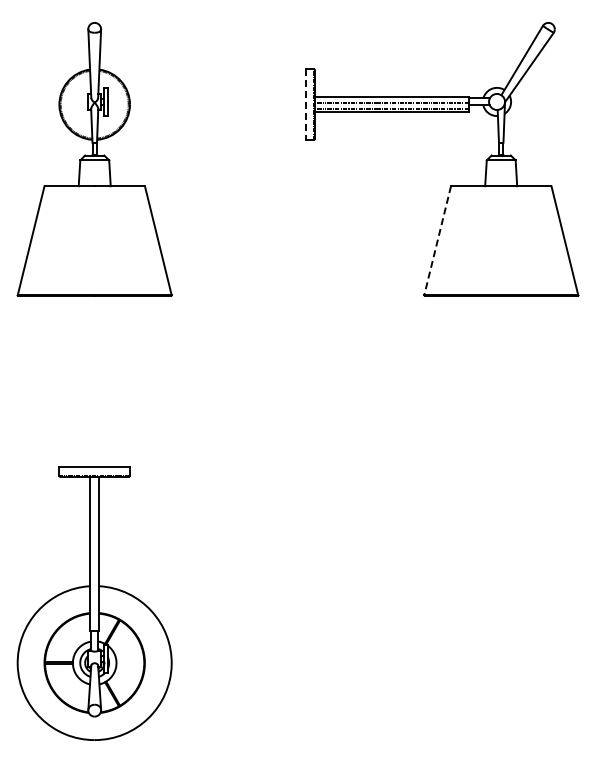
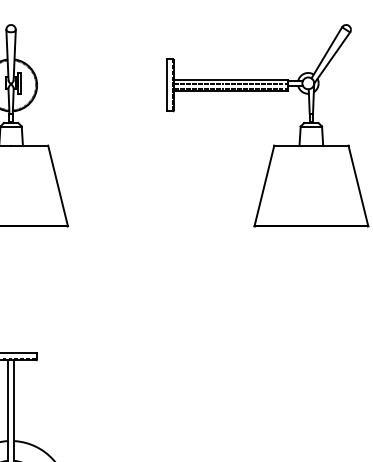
line: (305, 105) -> (166, 86), dashed -> solid
line: (437, 241) -> (264, 186), dashed -> solid

